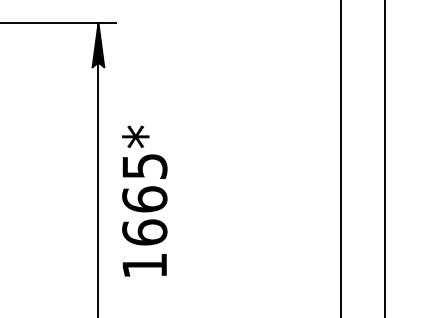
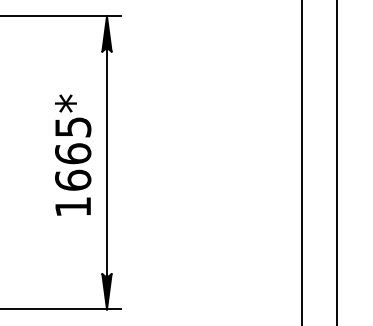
text: (145, 200) -> (73, 154), moved

